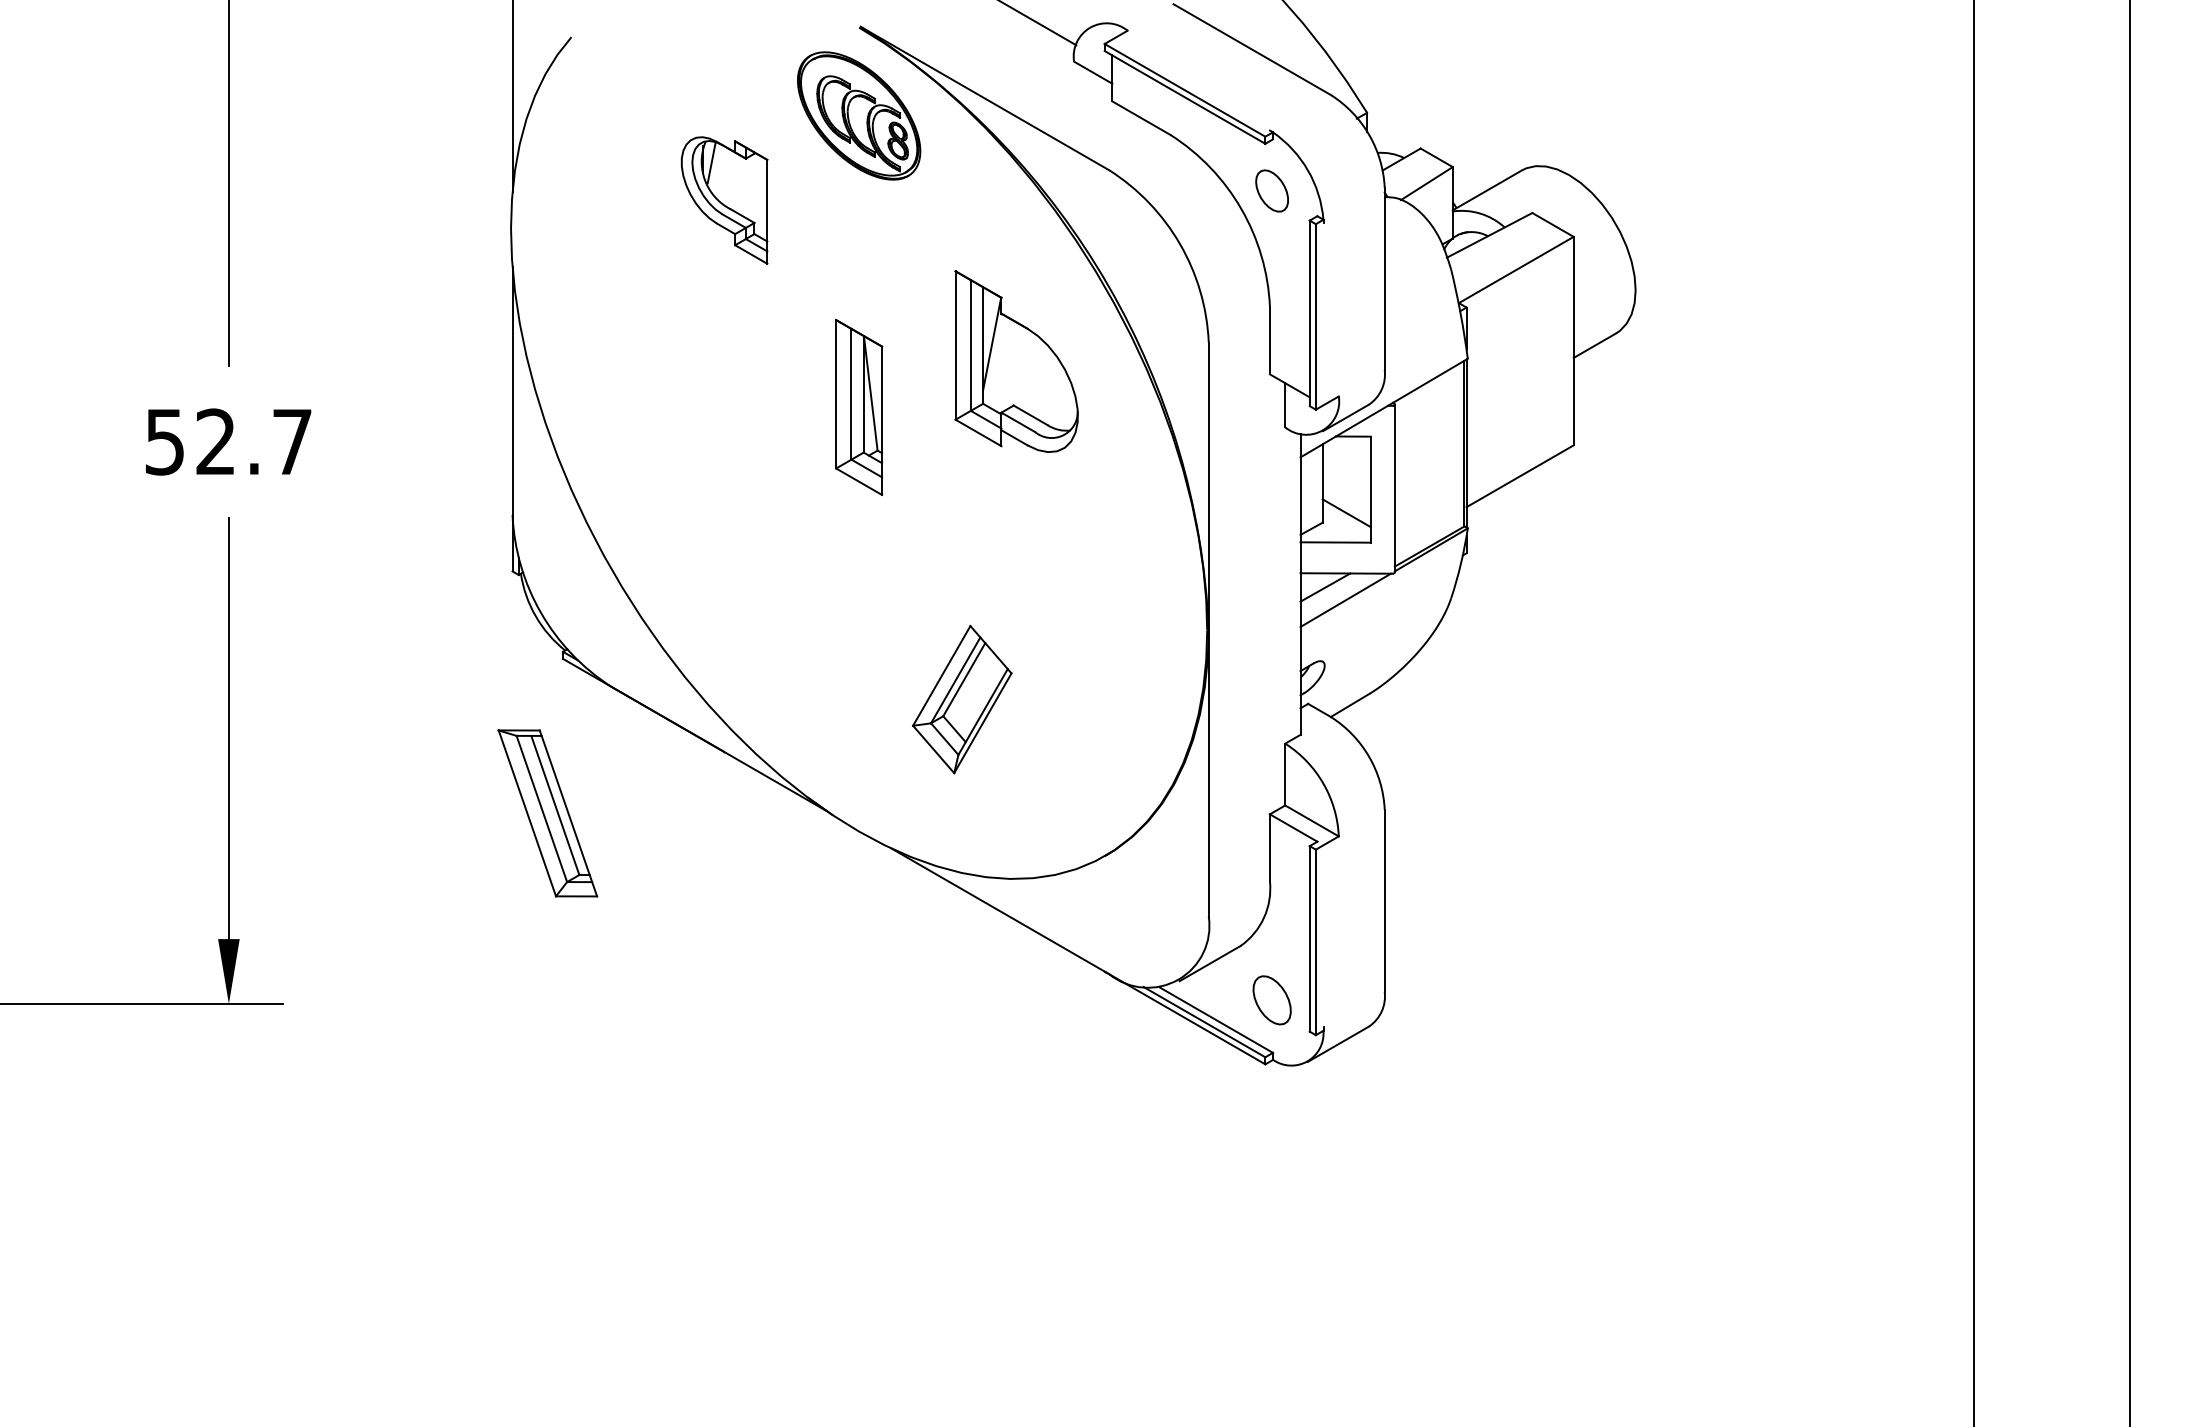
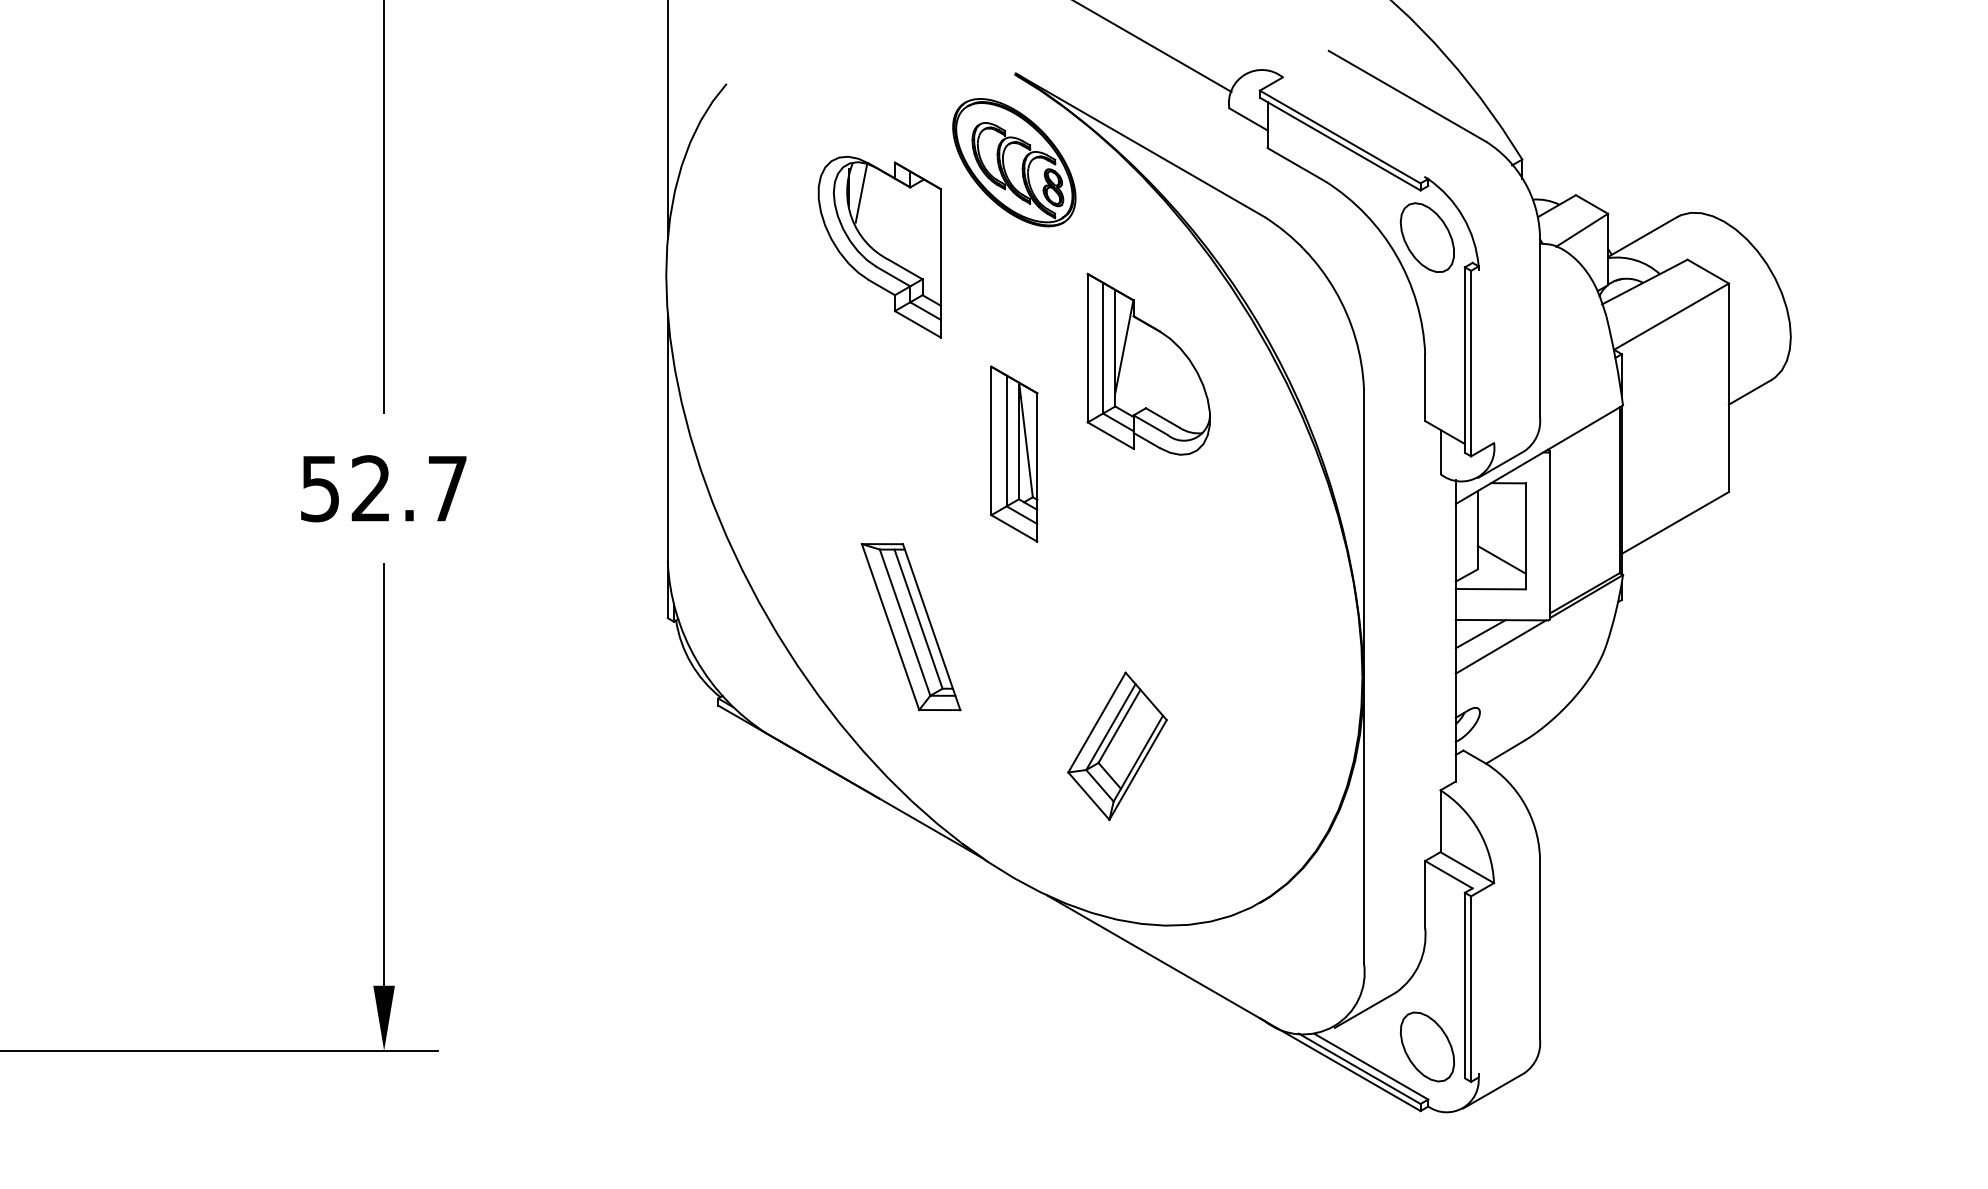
part: (1271, 190) -> (1426, 237), size x1.67
part: (724, 200) -> (879, 247), size x1.43
part: (1016, 361) -> (1148, 364), moved
part: (547, 813) -> (910, 627), moved
part: (1271, 1000) -> (1426, 1047), size x1.43

